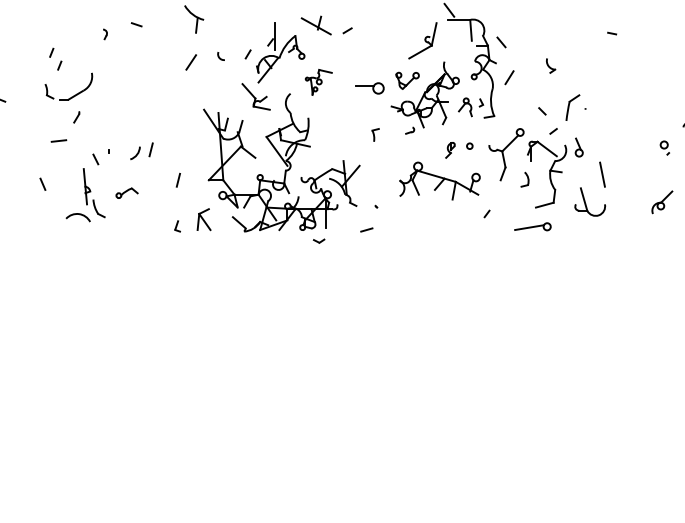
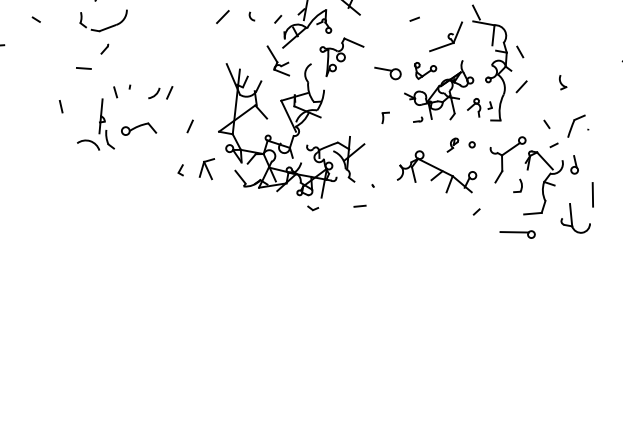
line: (347, 30) -> (414, 19), moved
part: (318, 82) -> (339, 58), size x1.67
part: (126, 193) -> (138, 129), size x1.67

